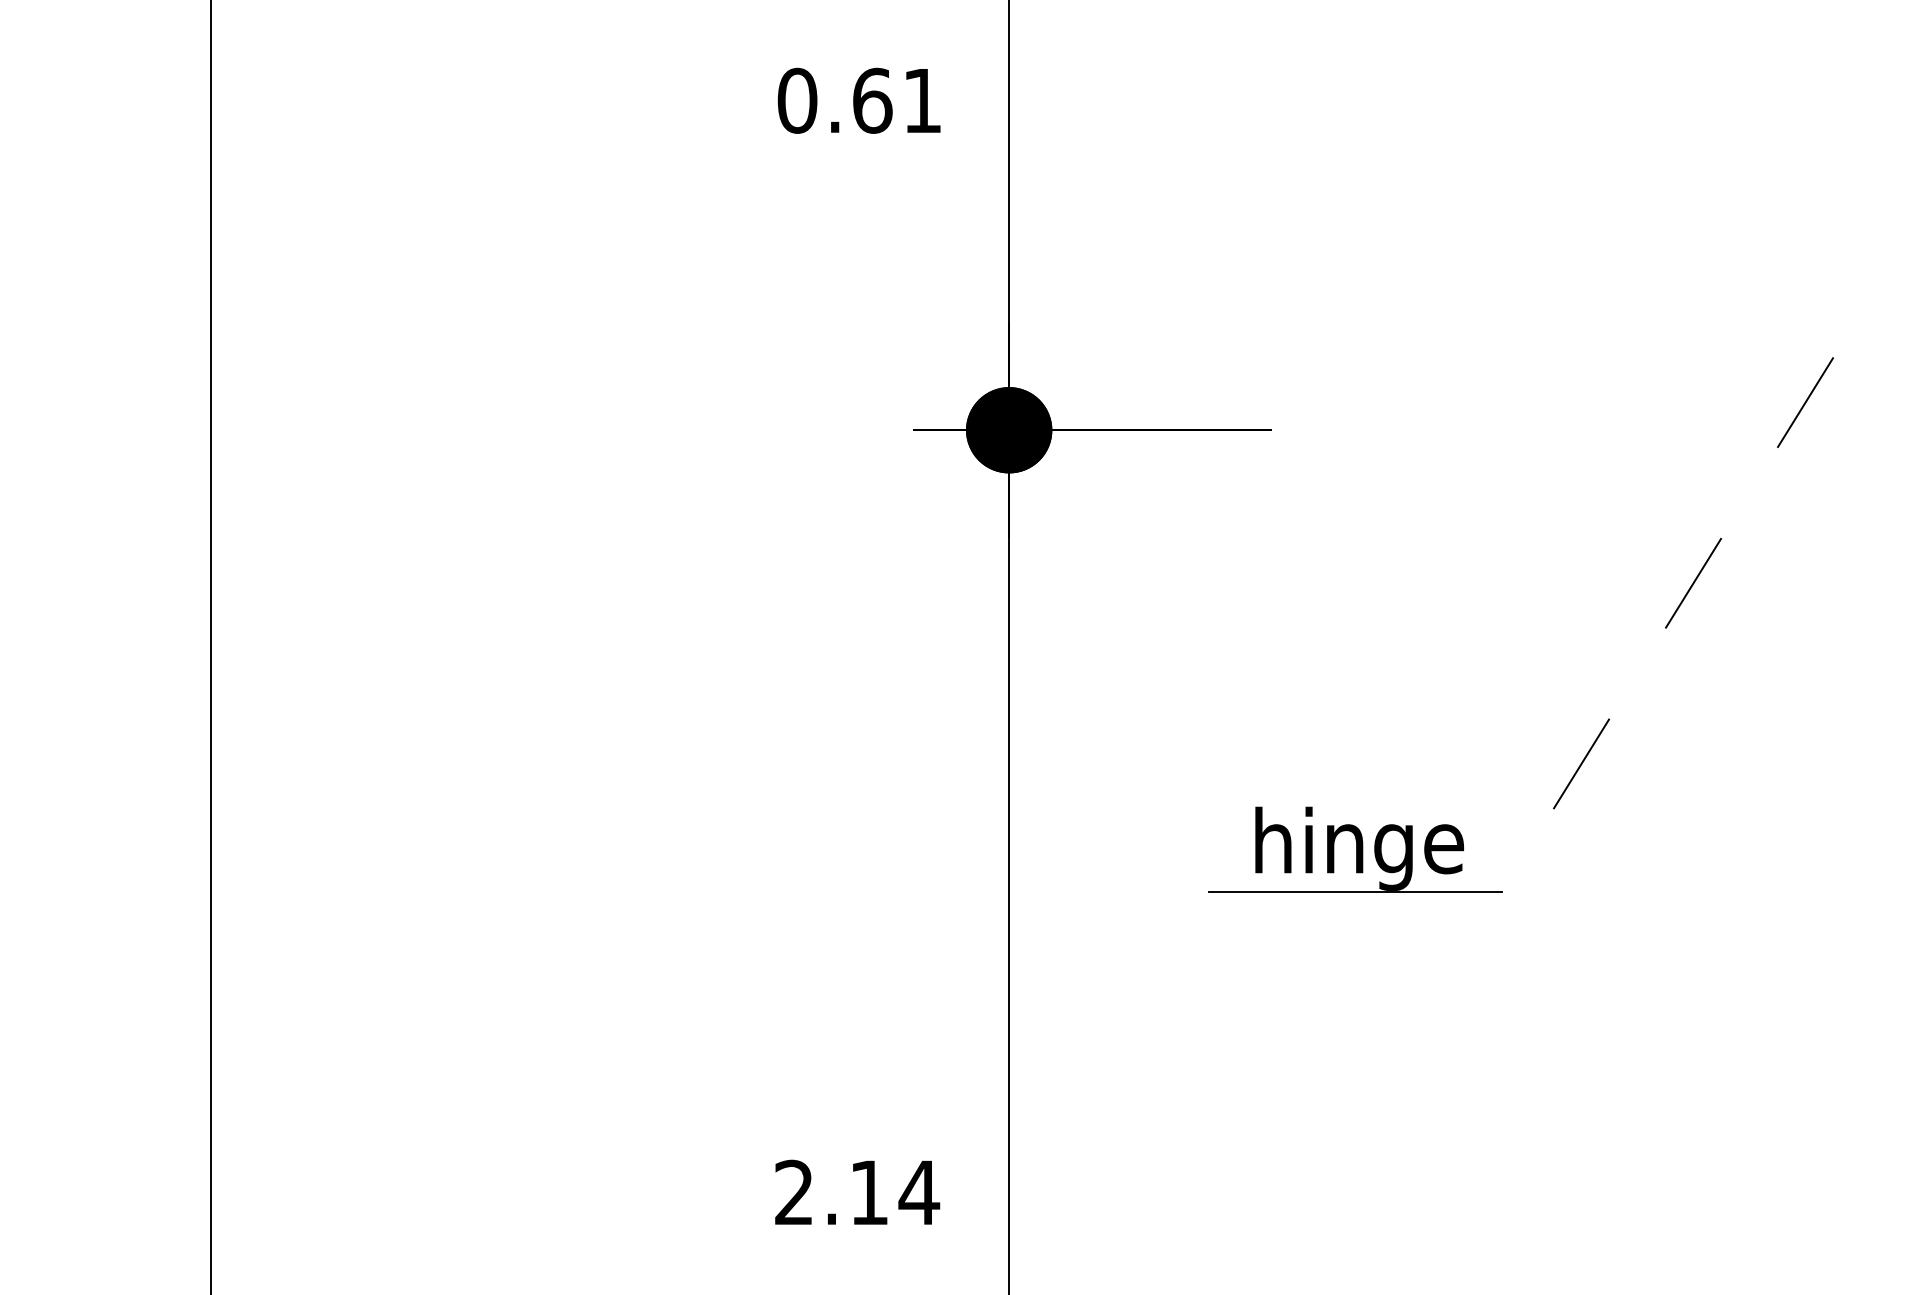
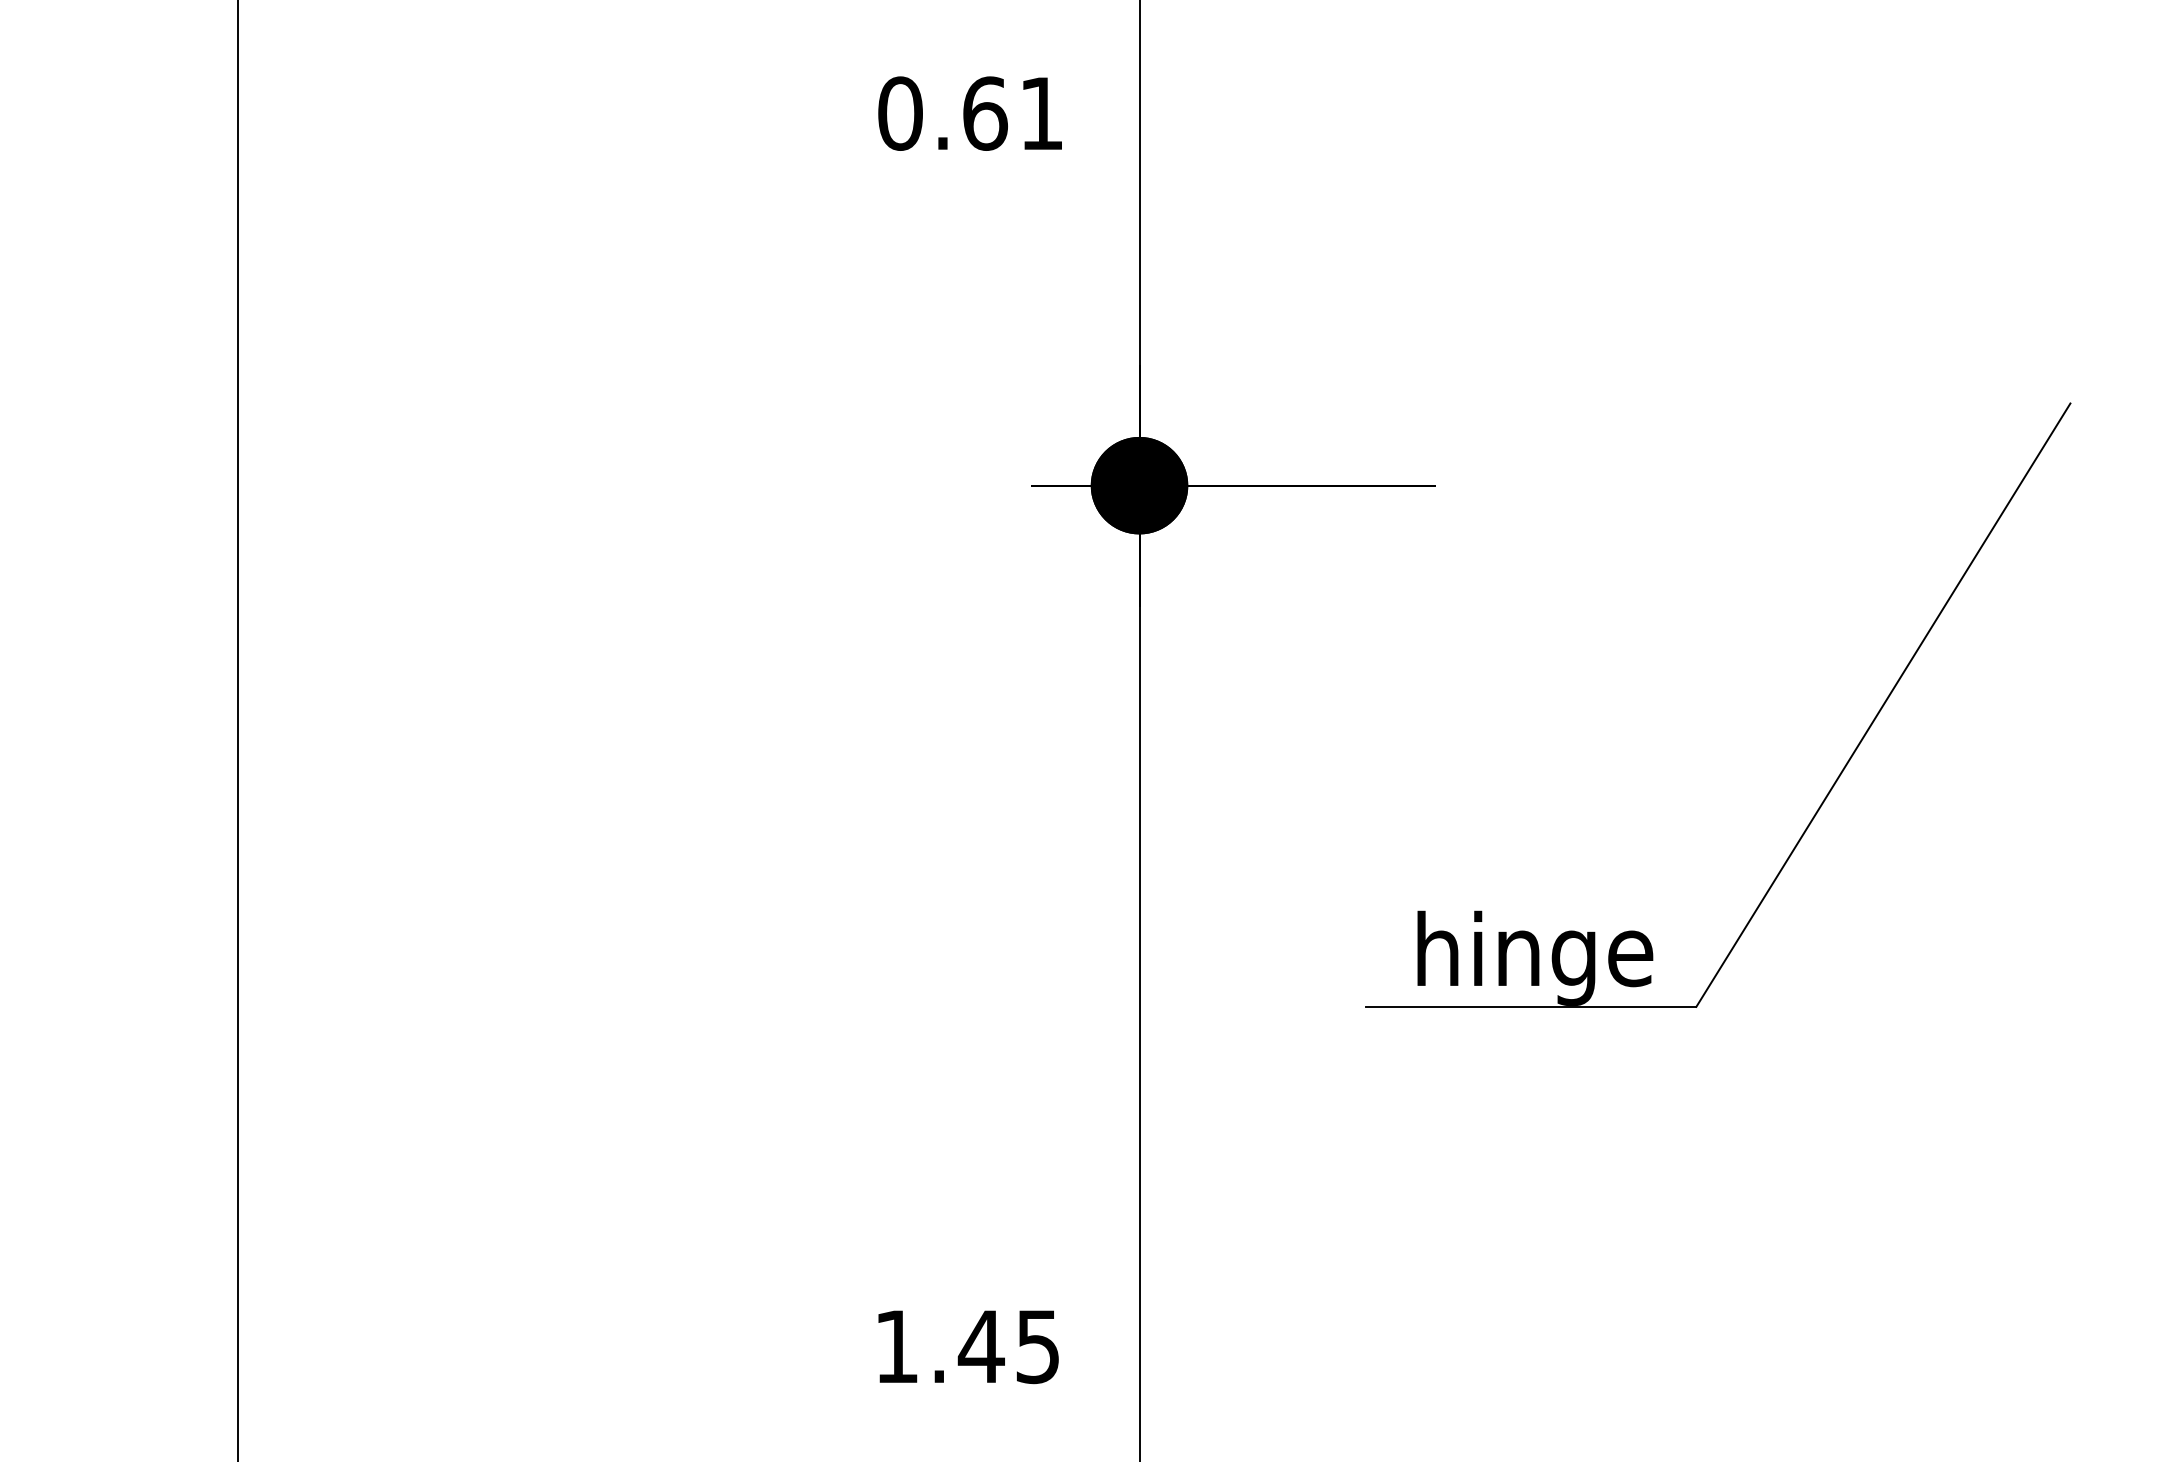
line: (1667, 624) -> (1883, 705), dashed -> solid
text: (857, 1192) -> (968, 1346), 2.14 -> 1.45

